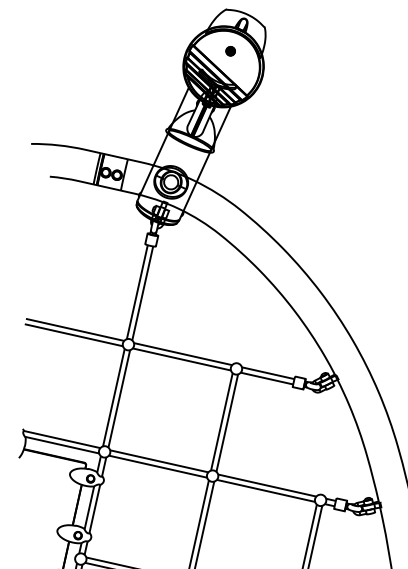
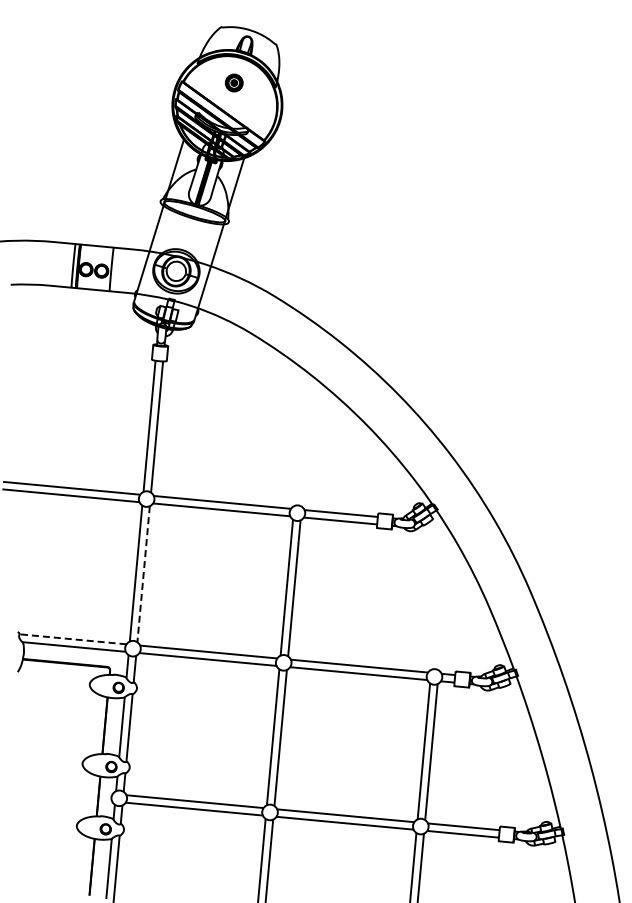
part: (230, 51) -> (234, 83), size x1.4
line: (119, 399) -> (143, 574), solid -> dashed
line: (62, 439) -> (73, 639), solid -> dashed

